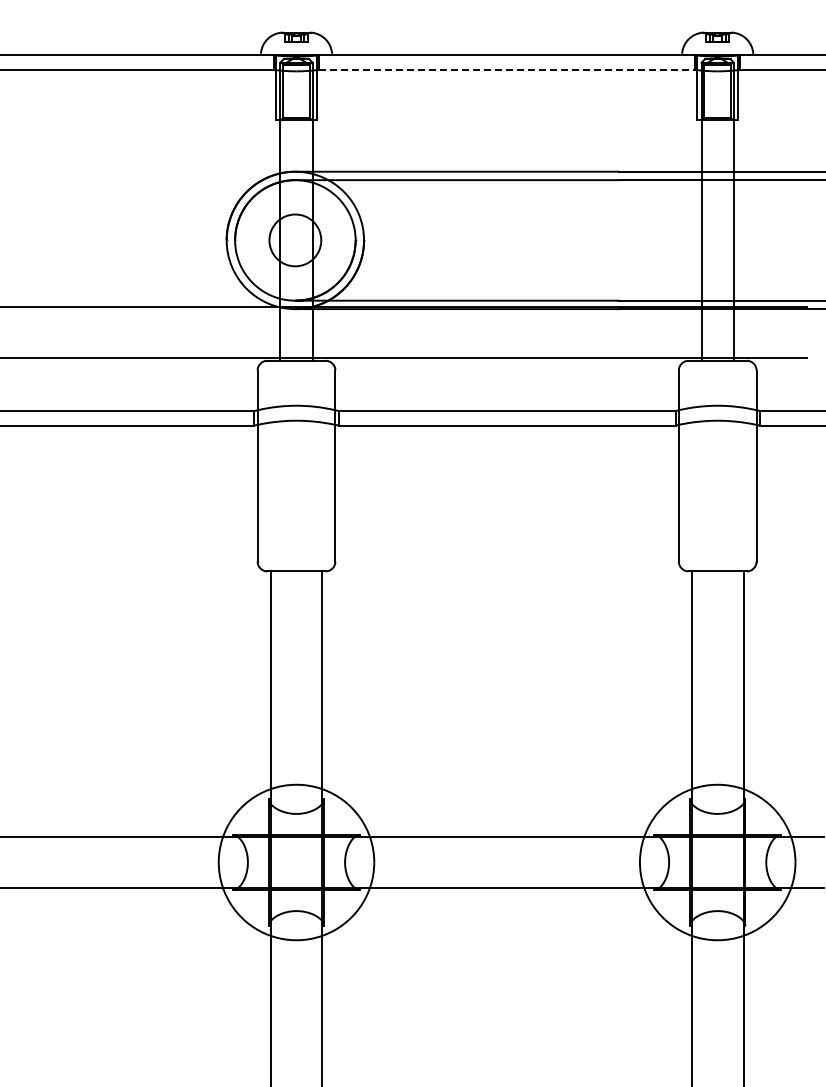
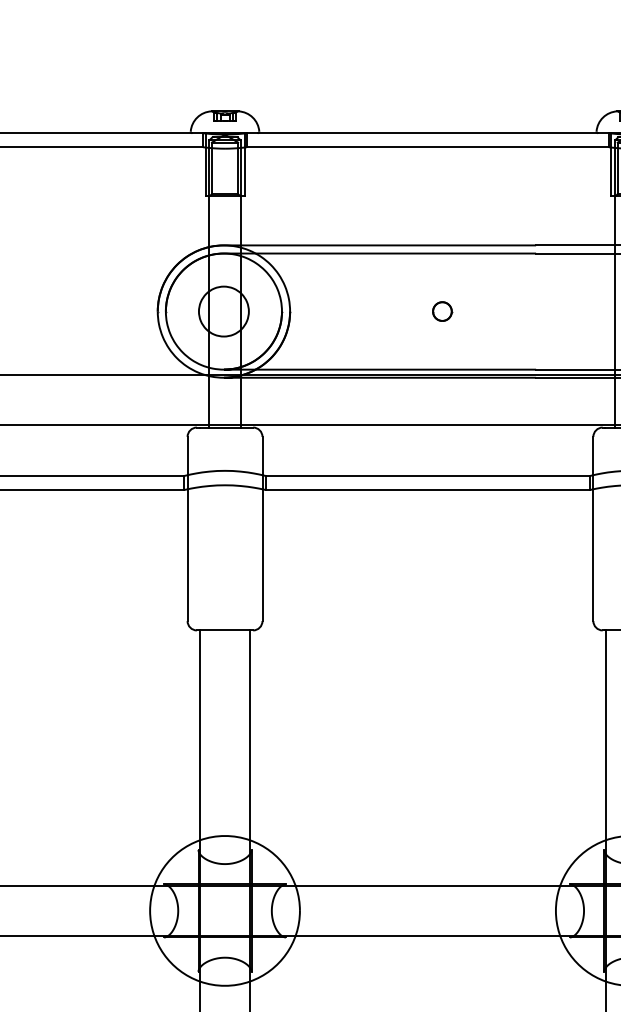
line: (507, 69) -> (428, 146), dashed -> solid
part: (522, 240) -> (442, 311), added

